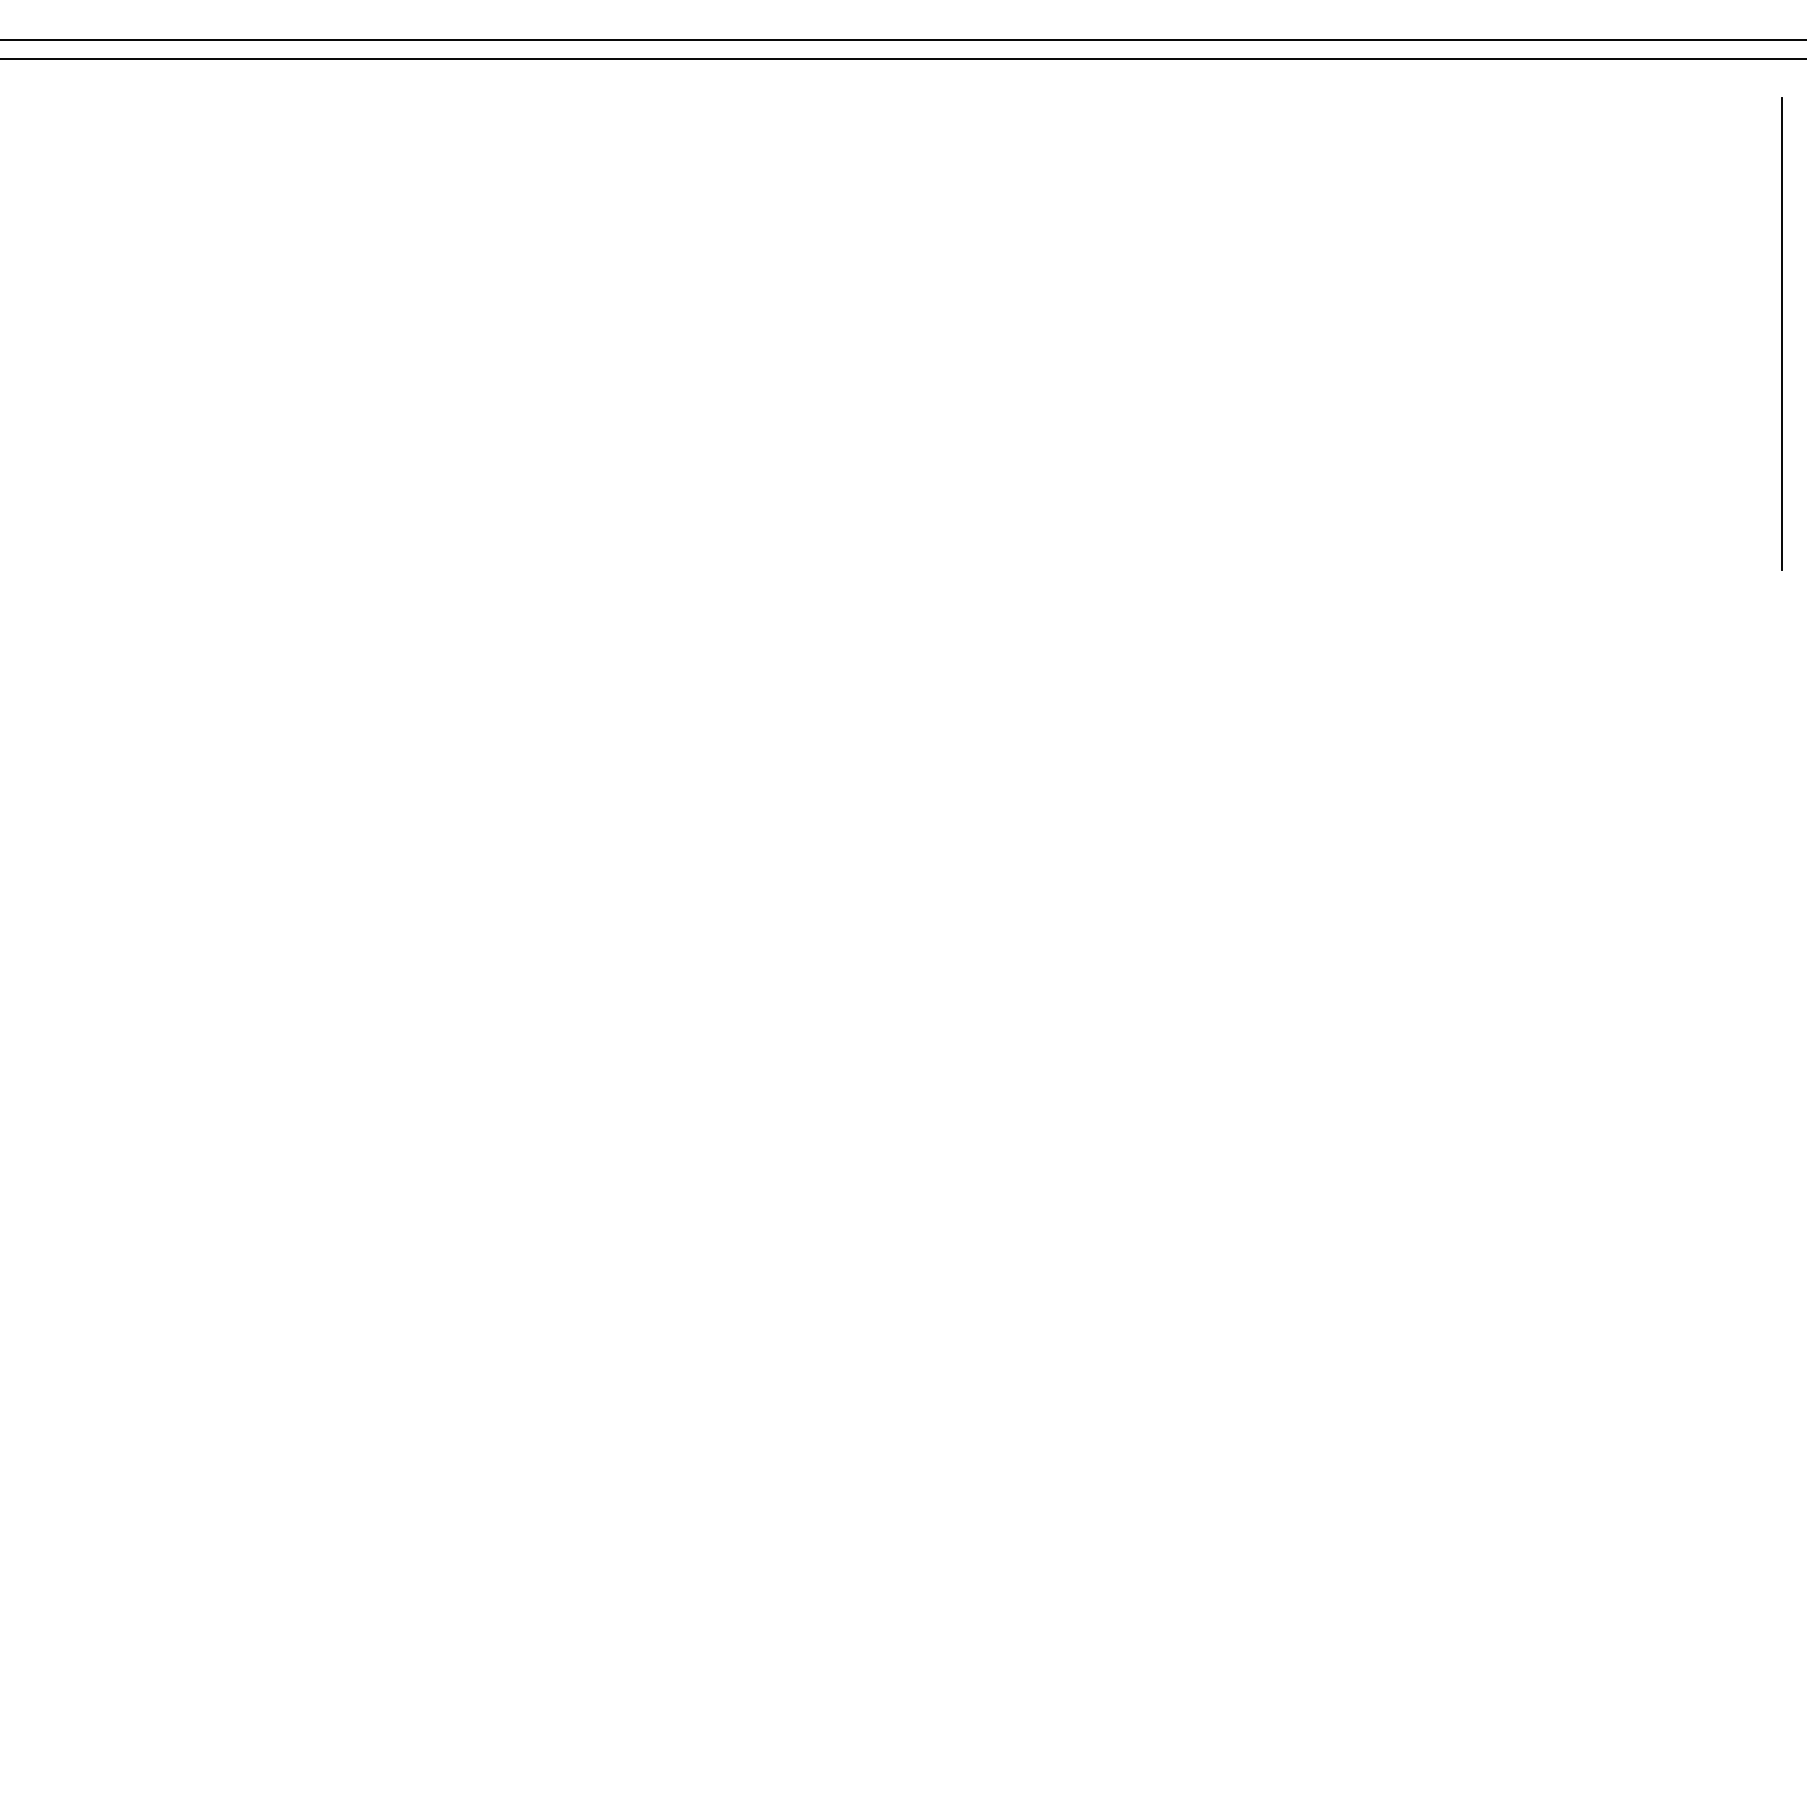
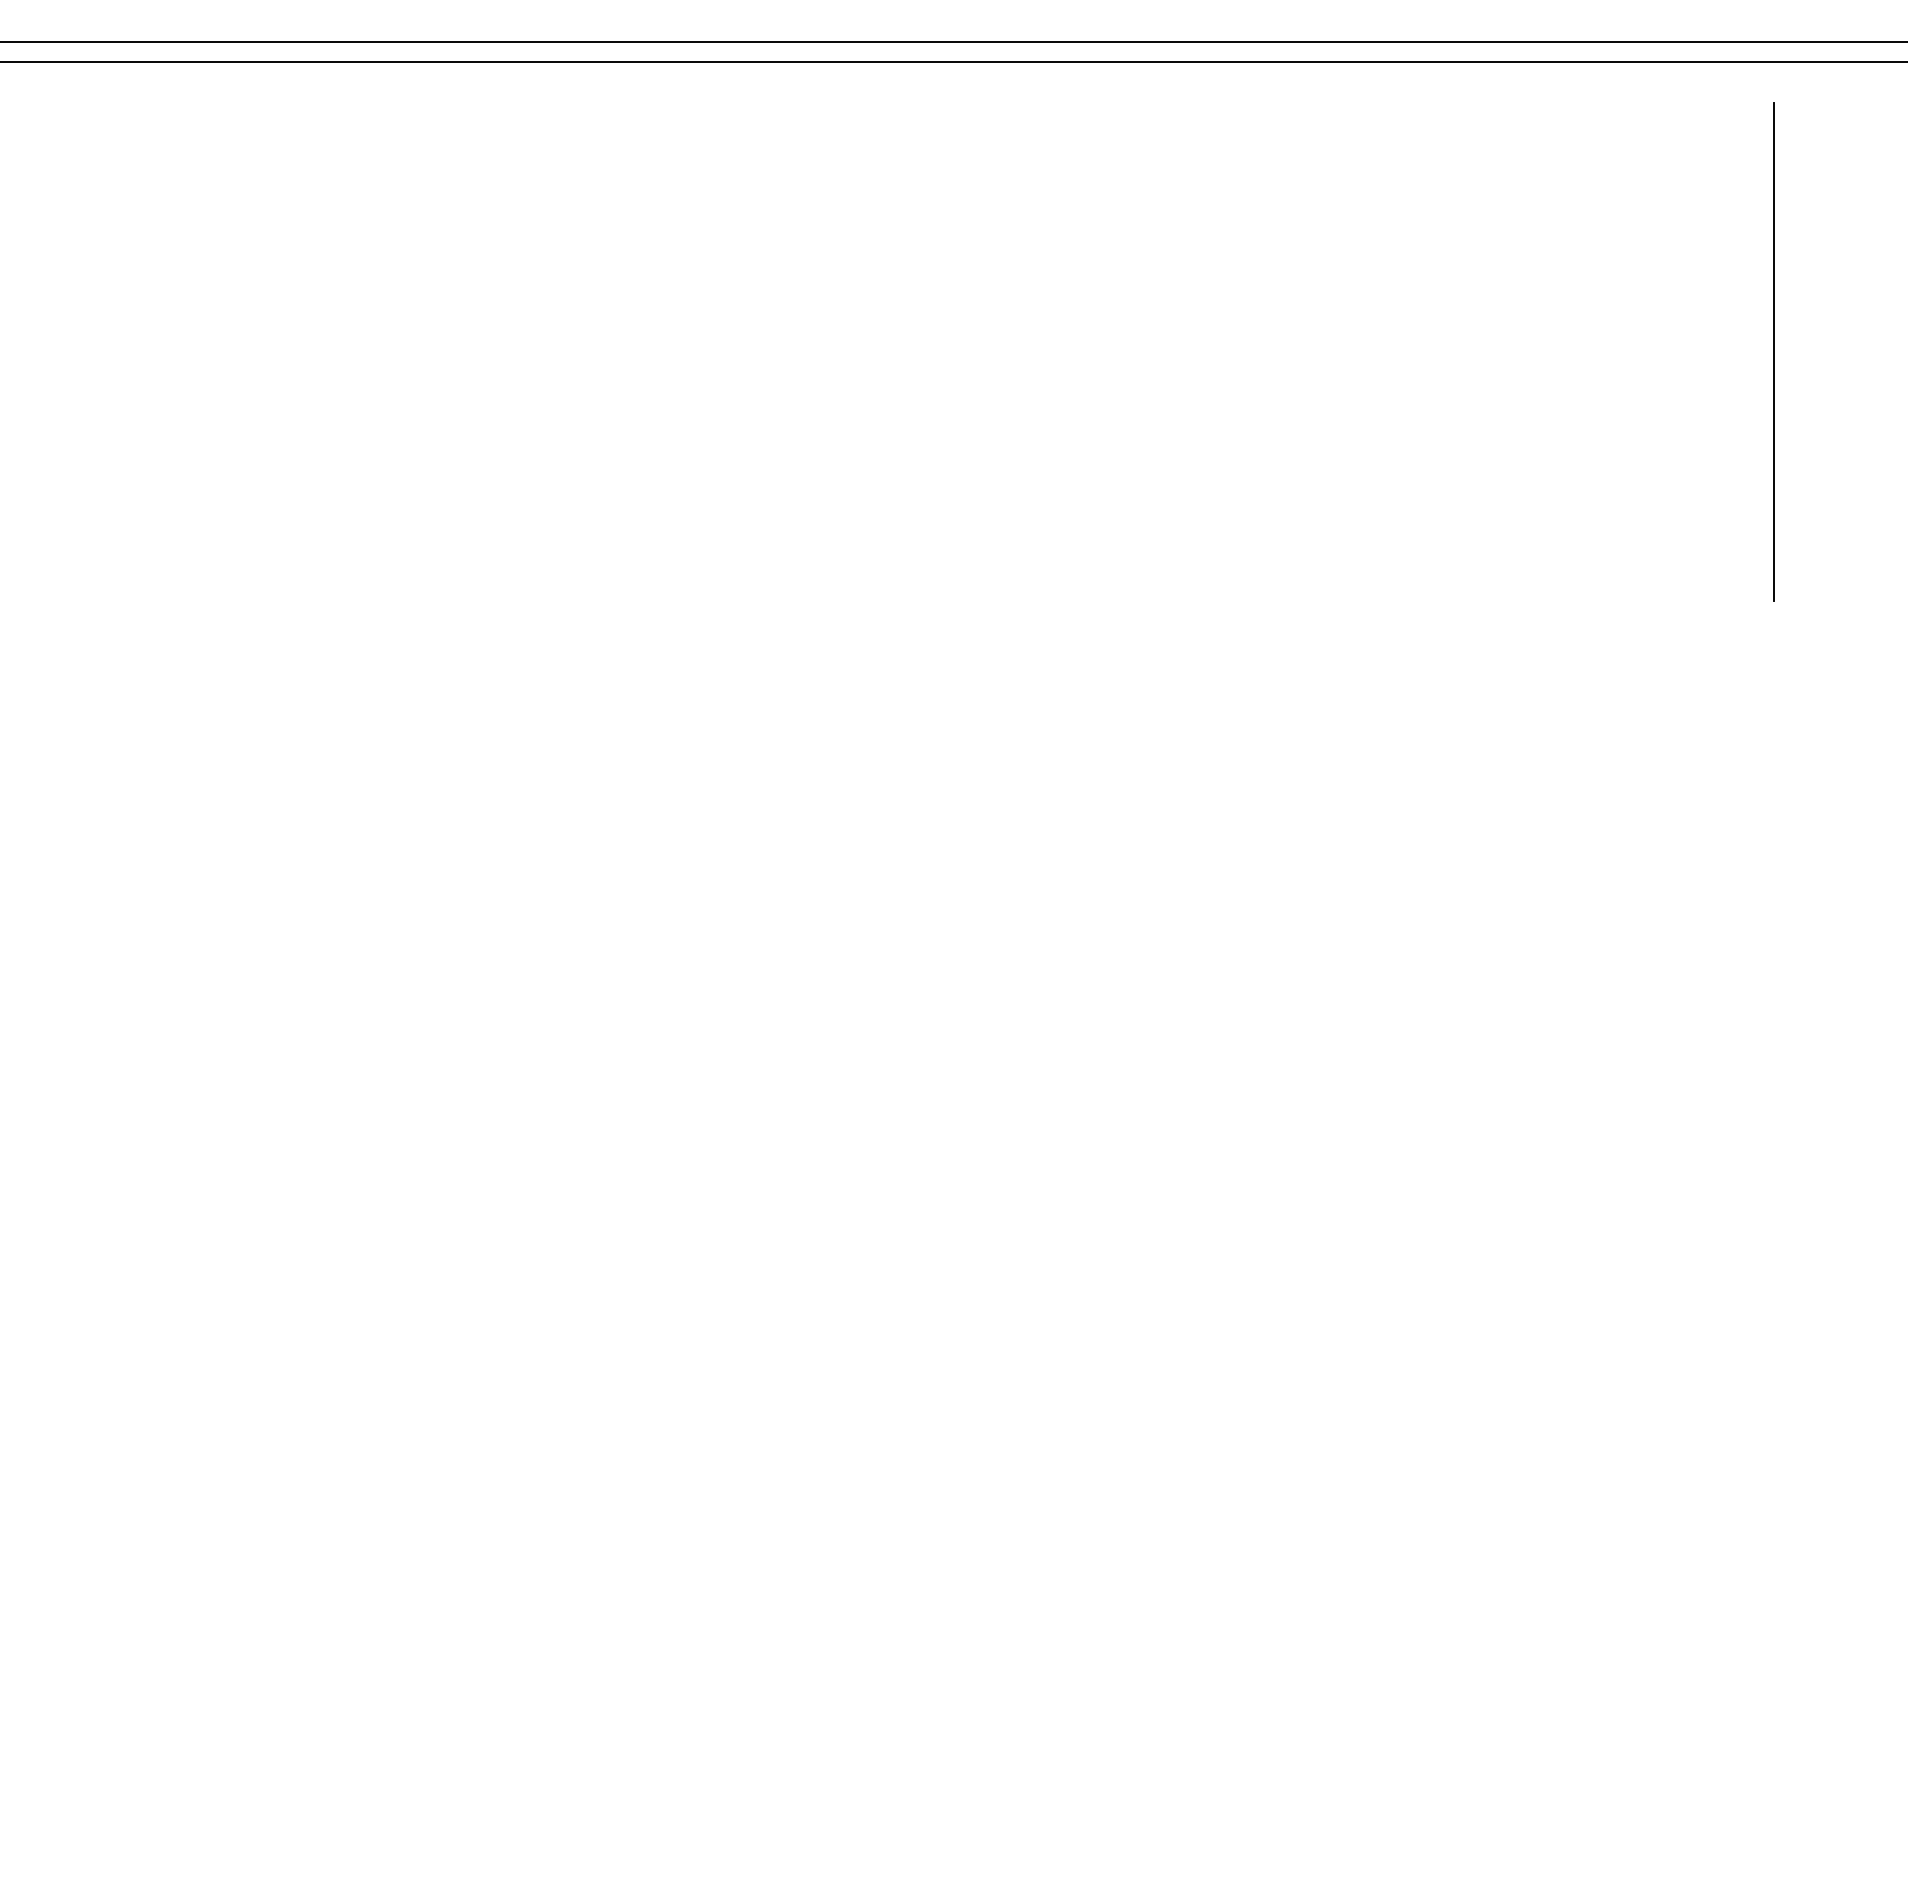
line: (1782, 333) -> (1773, 351), moved

